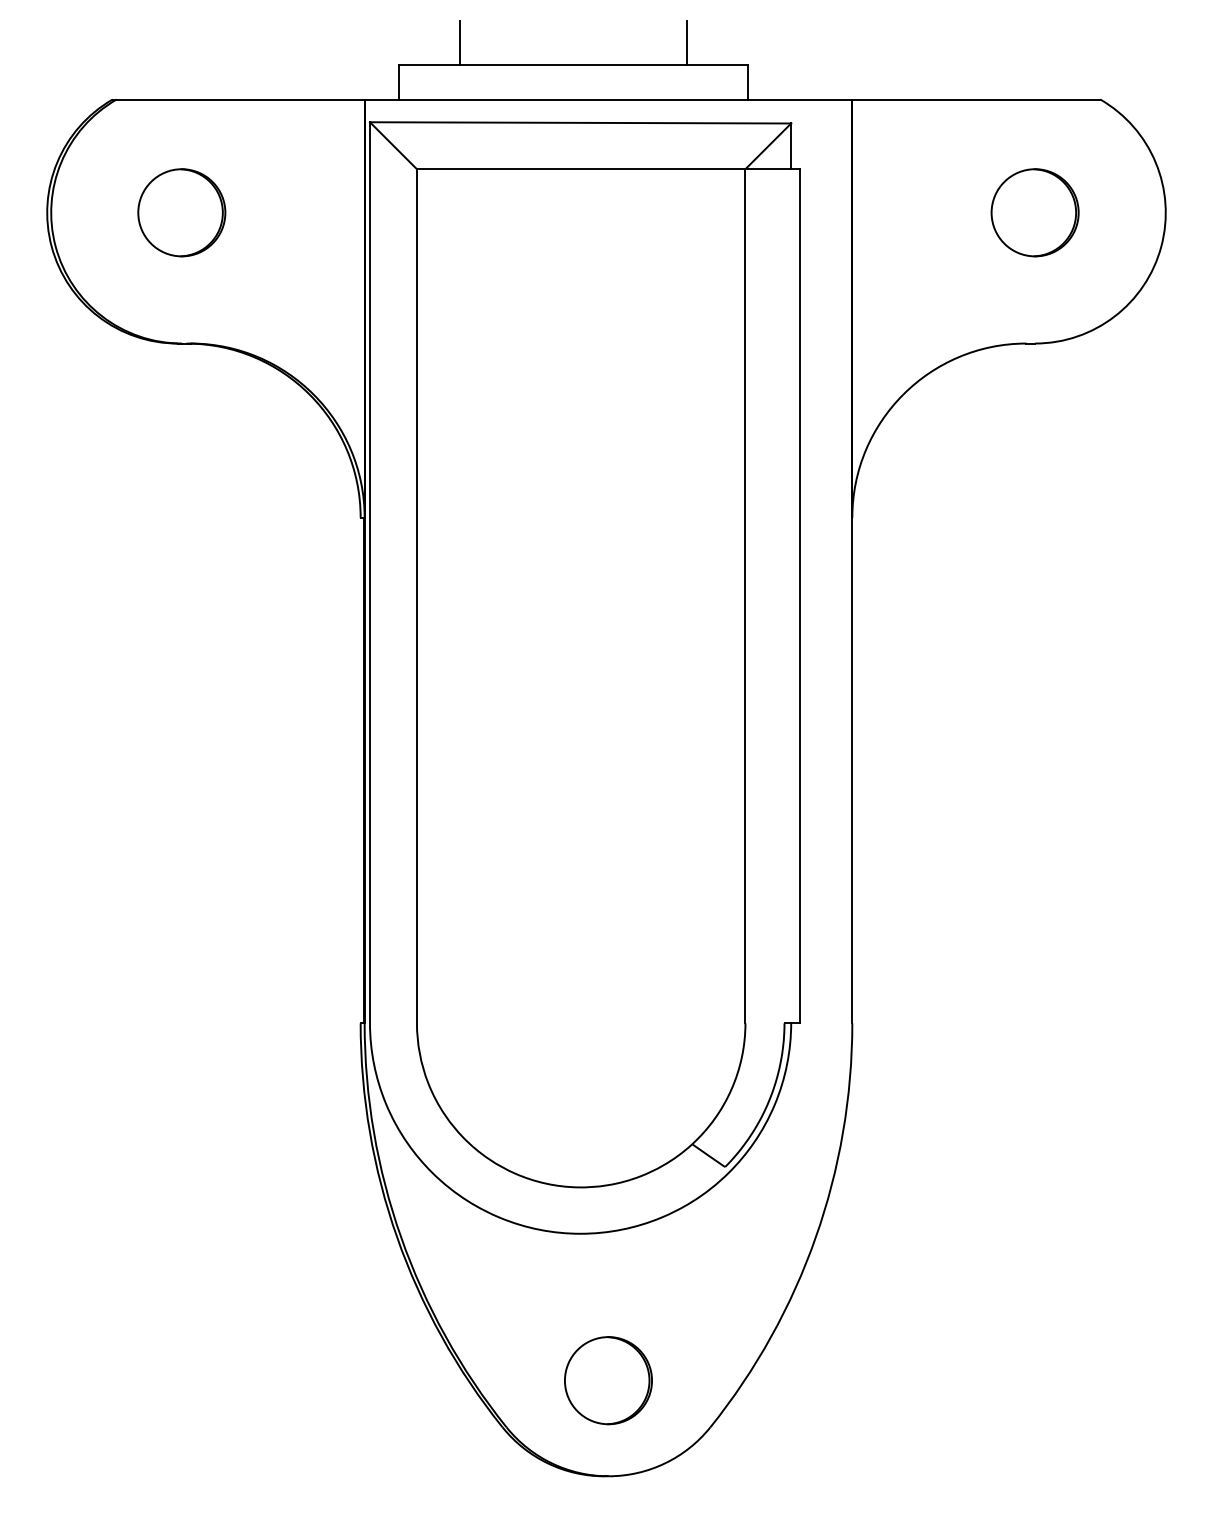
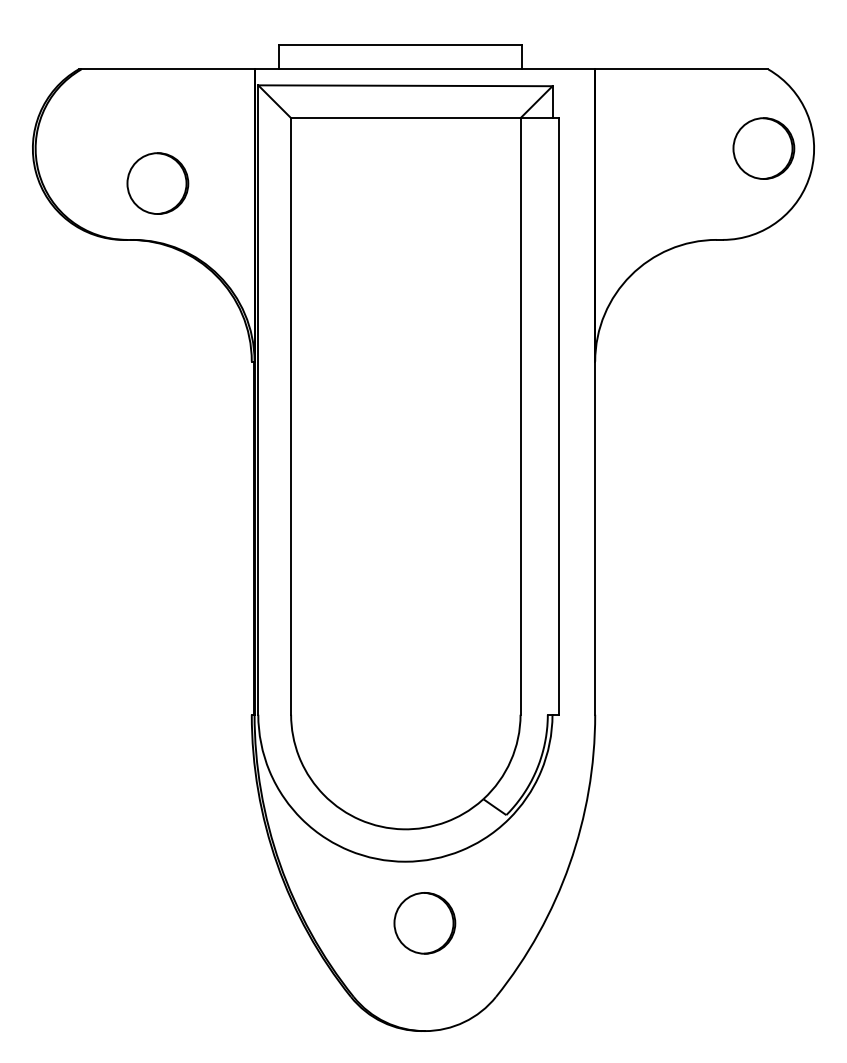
line: (460, 42) -> (321, 29), removed
line: (686, 42) -> (479, 29), removed
part: (181, 212) -> (157, 183), moved
part: (1034, 212) -> (763, 148), moved
part: (607, 1380) -> (424, 923), moved

